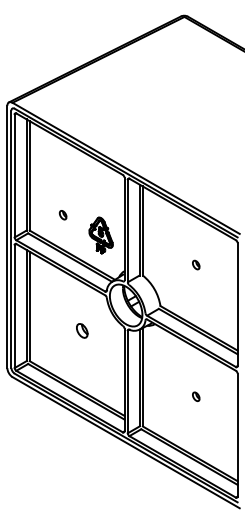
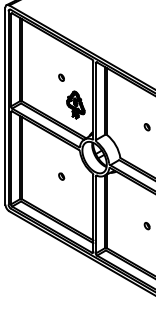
part: (62, 215) -> (61, 78), moved
part: (81, 330) -> (61, 176), size x0.62

